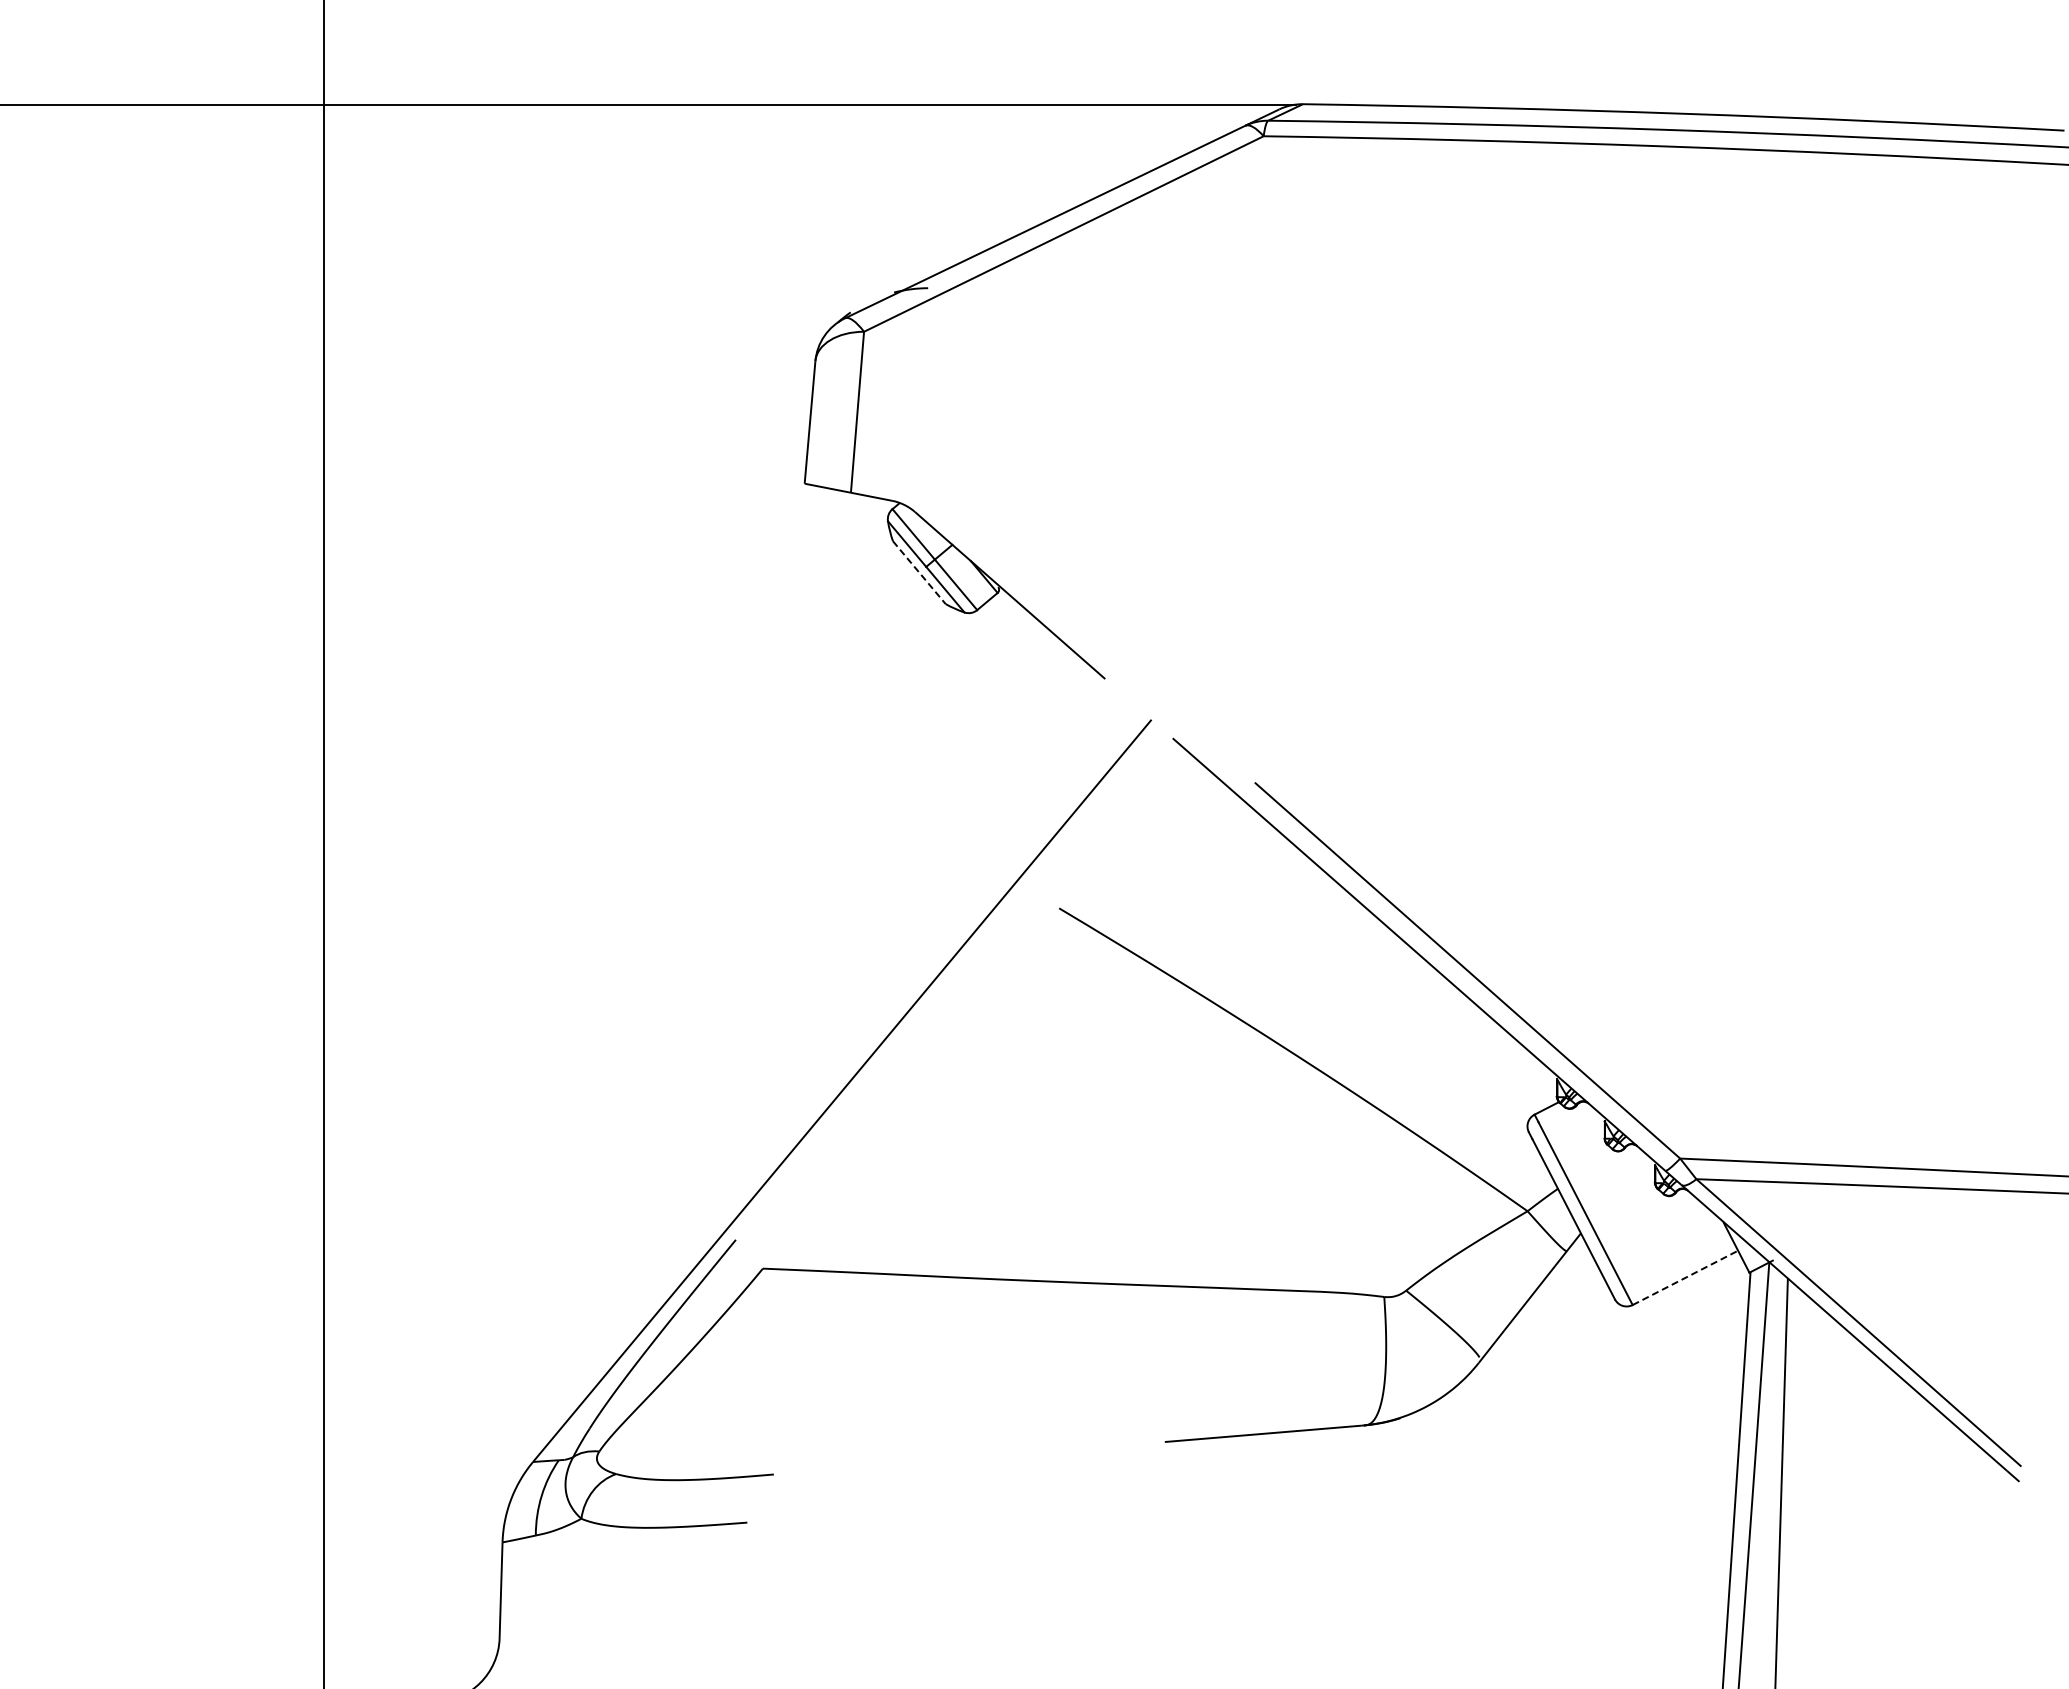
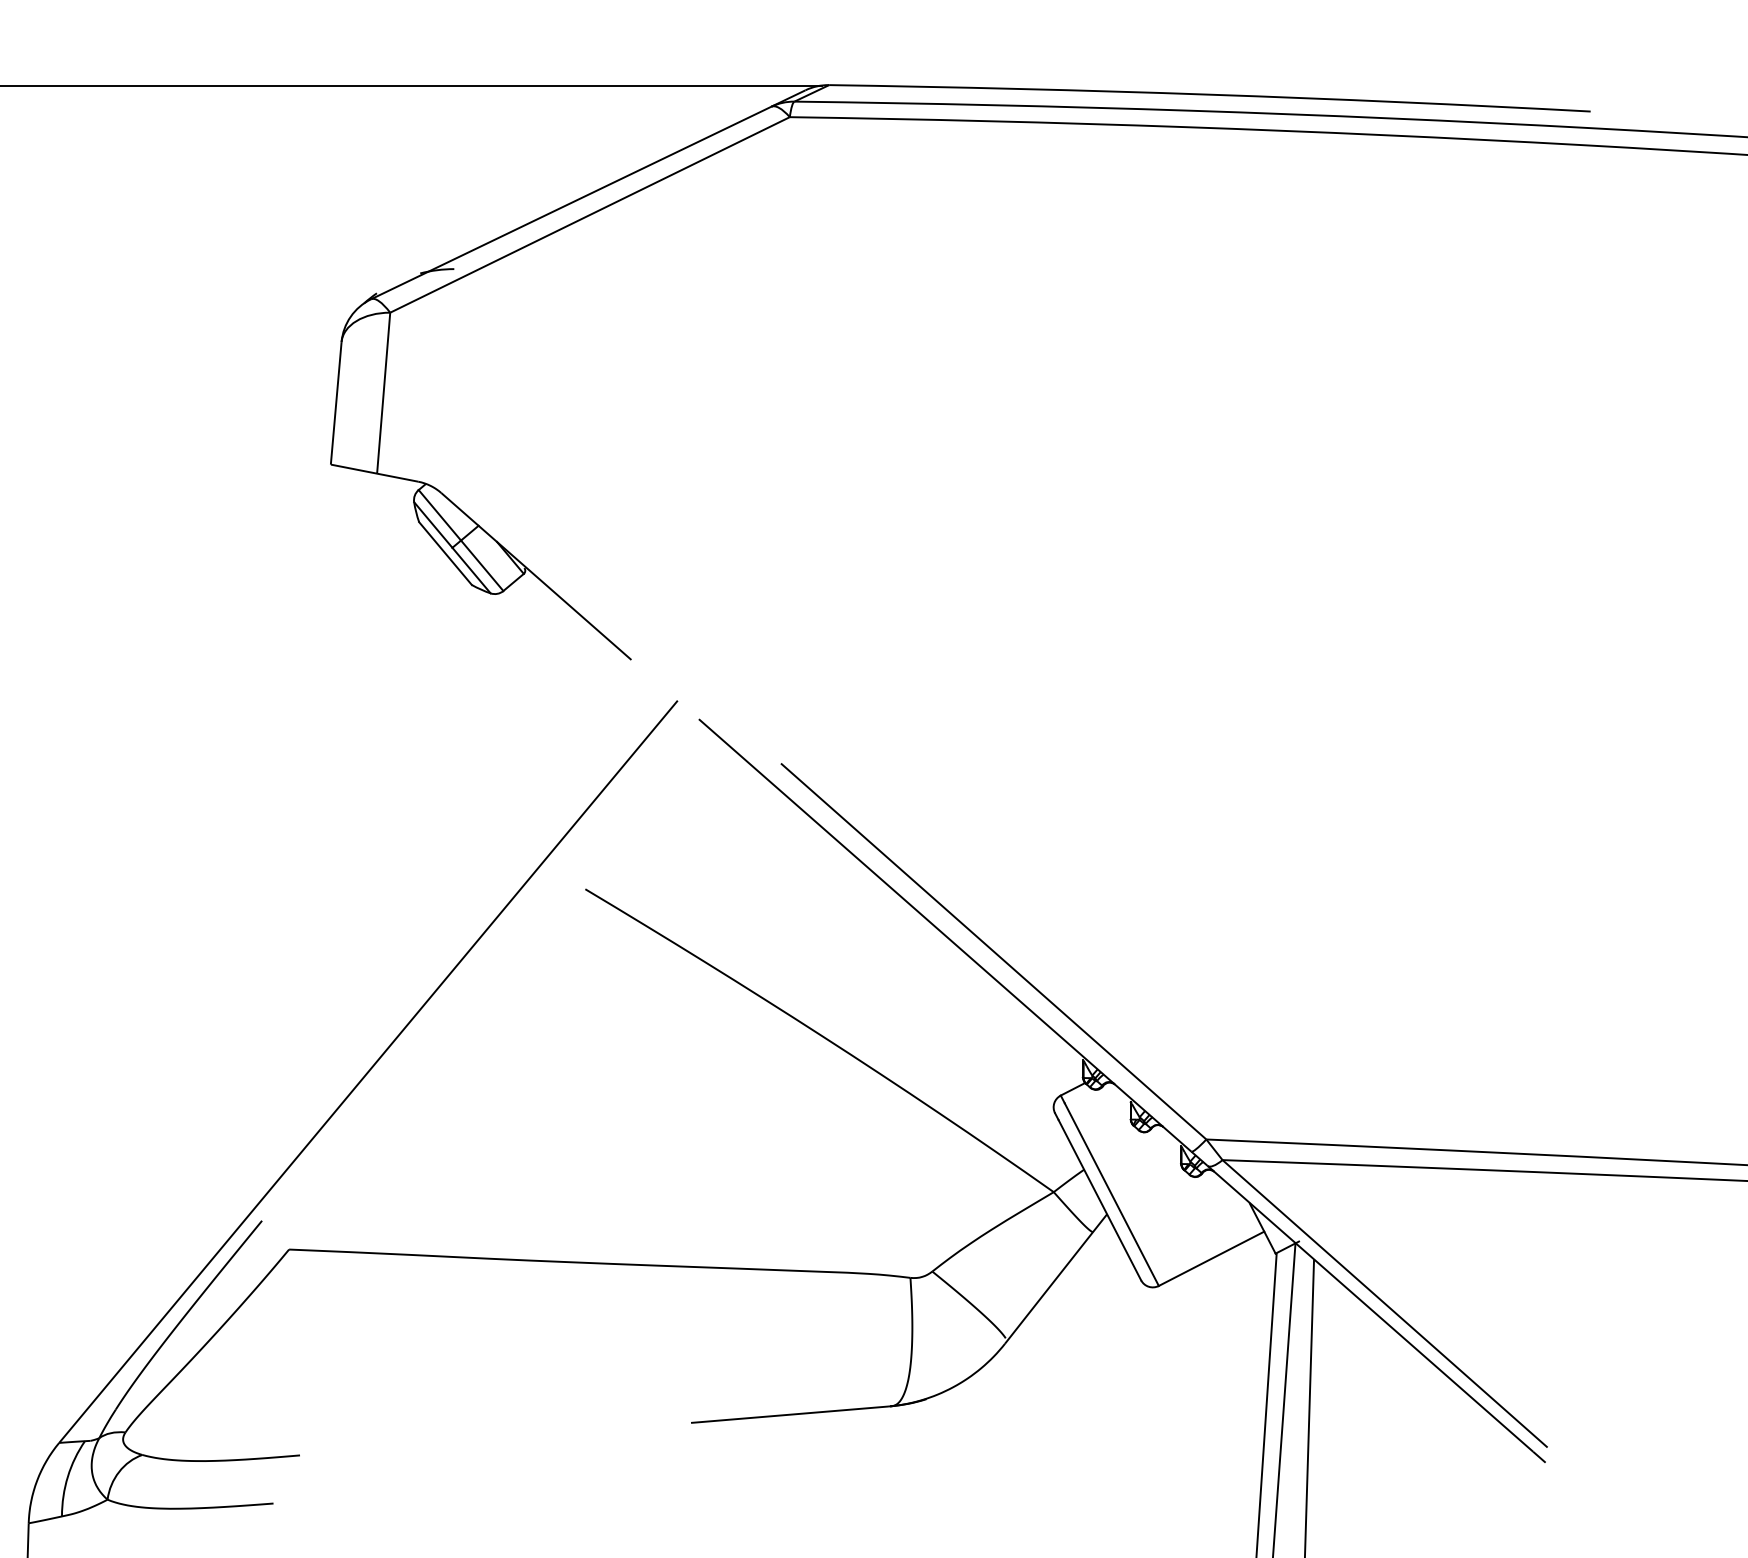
line: (919, 573) -> (445, 554), dashed -> solid
line: (1685, 1277) -> (1211, 1258), dashed -> solid

